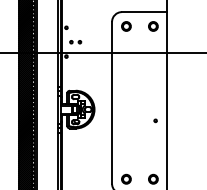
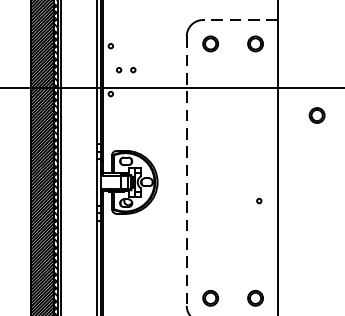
line: (143, 12) -> (239, 20), solid -> dashed
part: (190, 69) -> (317, 115), added
line: (112, 102) -> (187, 170), solid -> dashed

